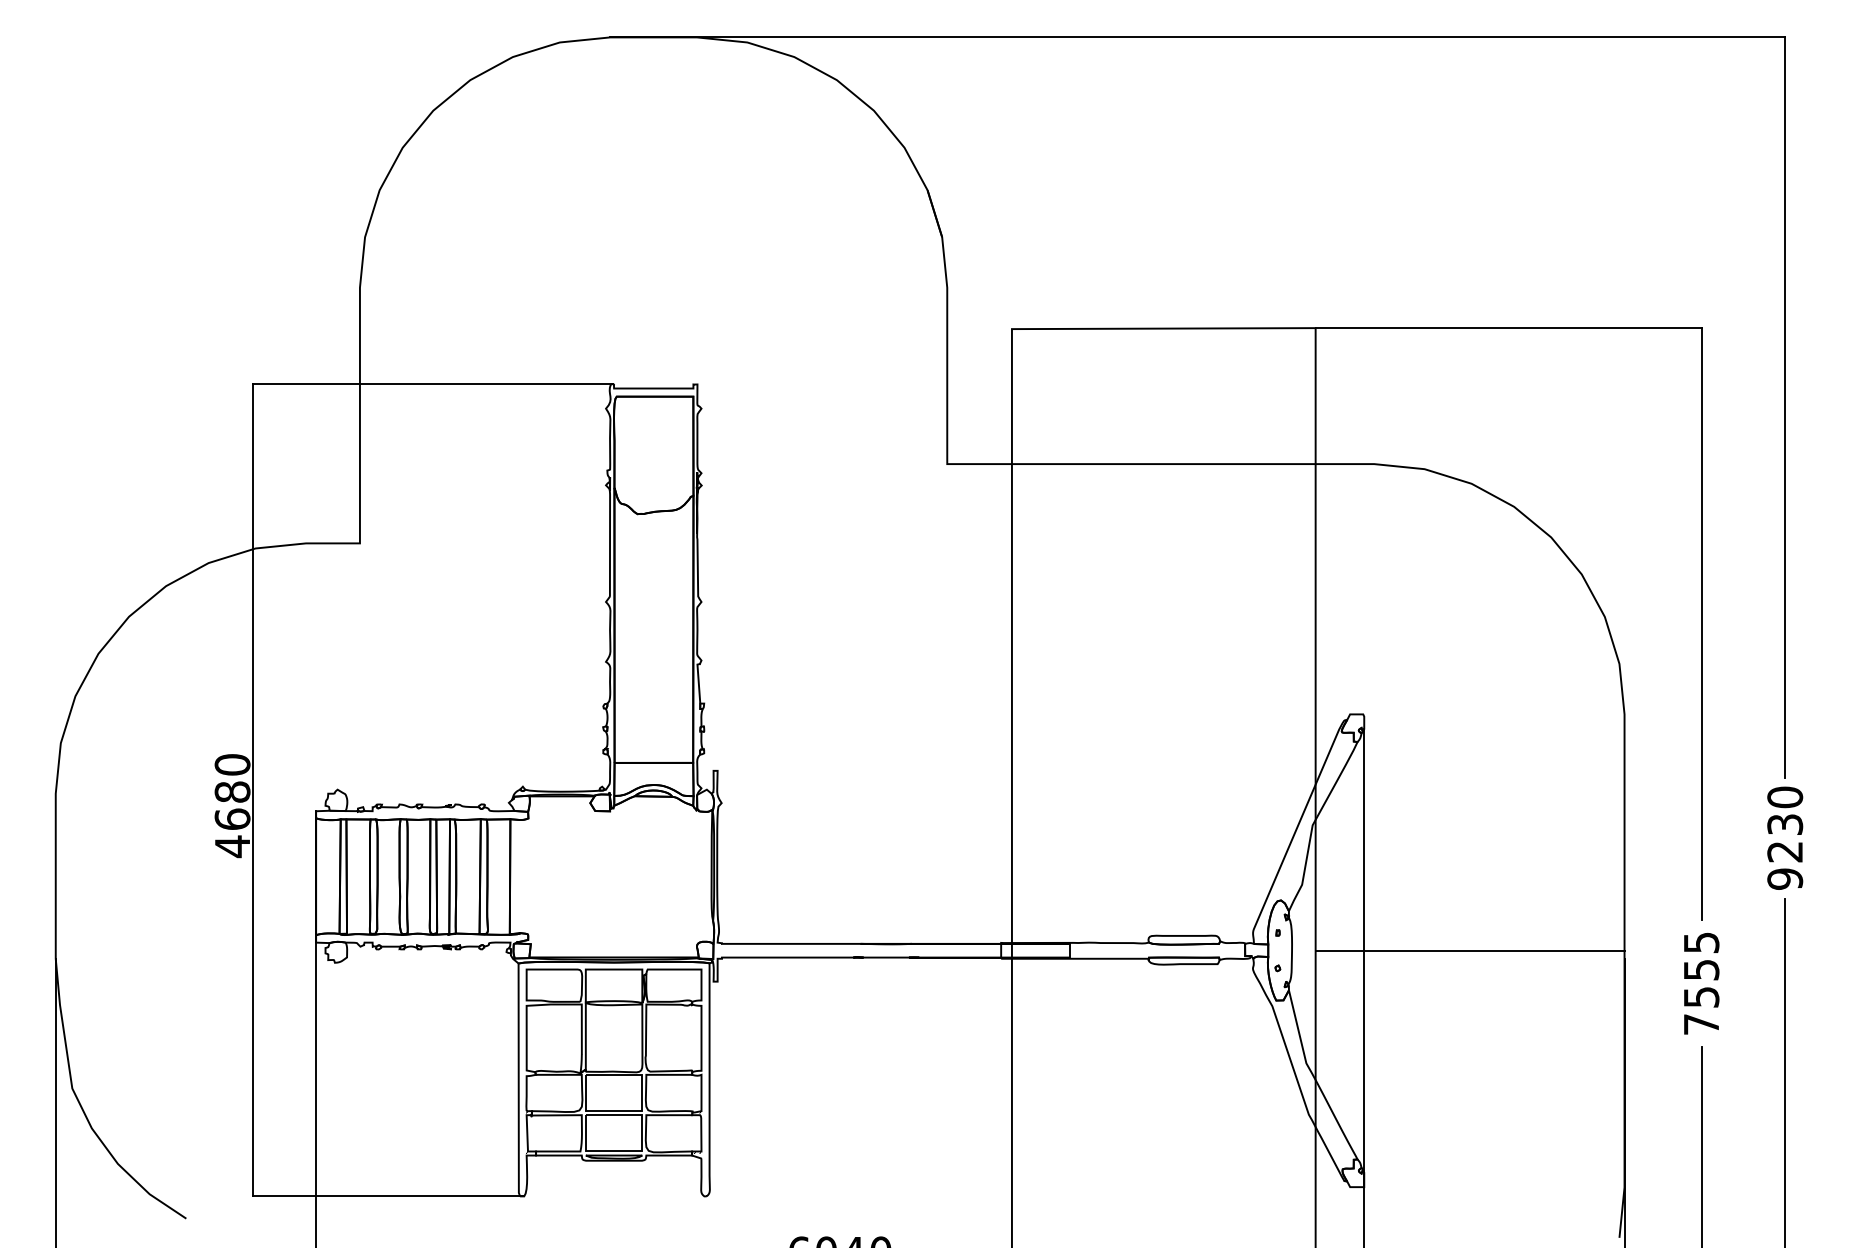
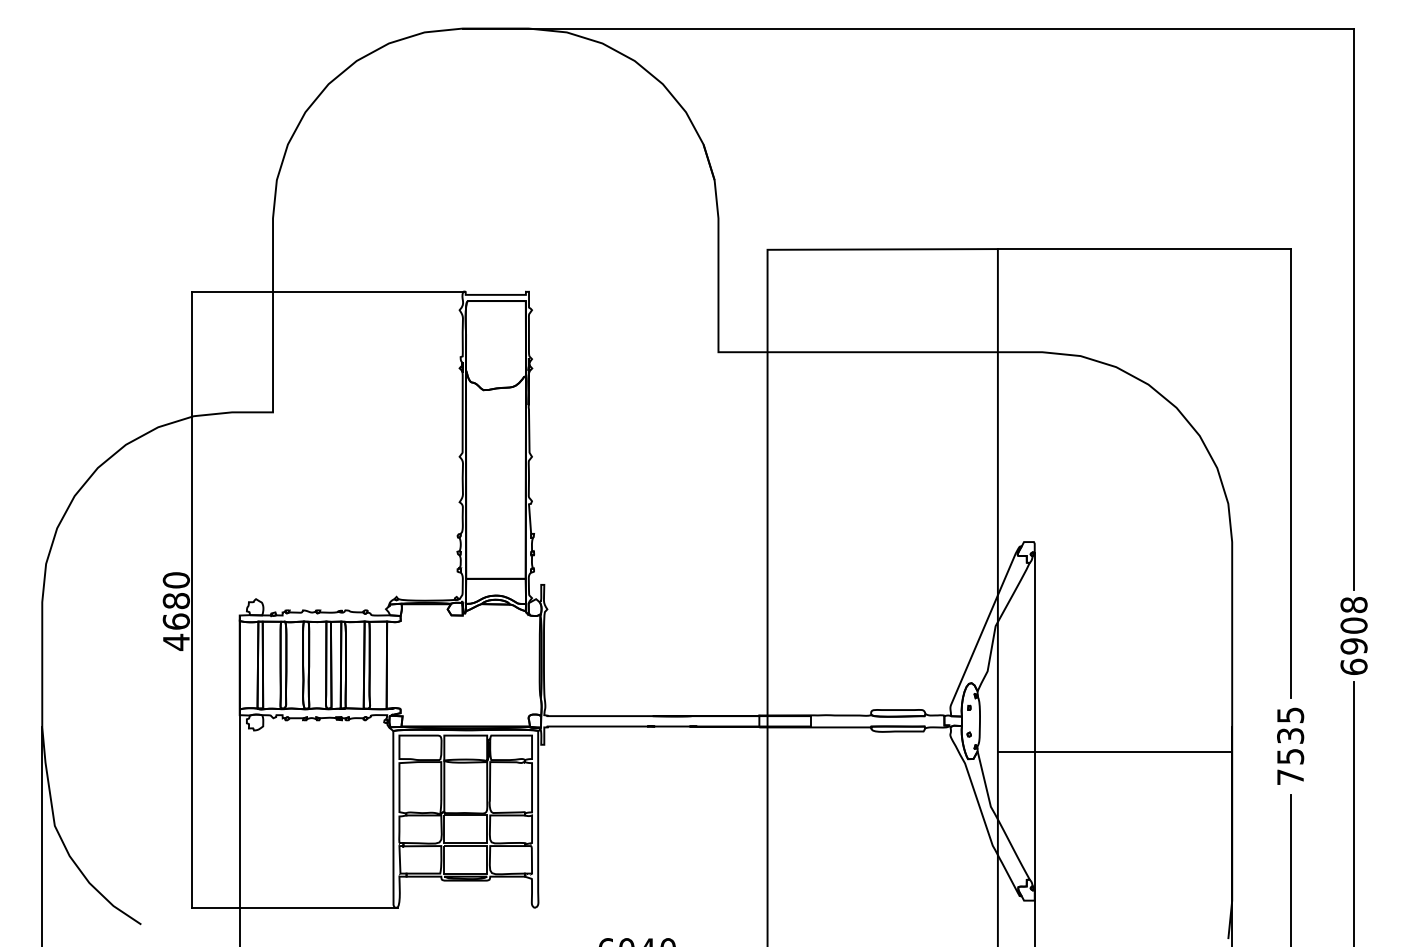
text: (1785, 837) -> (1354, 635), 9230 -> 6908
line: (1469, 950) -> (1114, 751), moved
text: (1700, 969) -> (1289, 735), 7555 -> 7535

